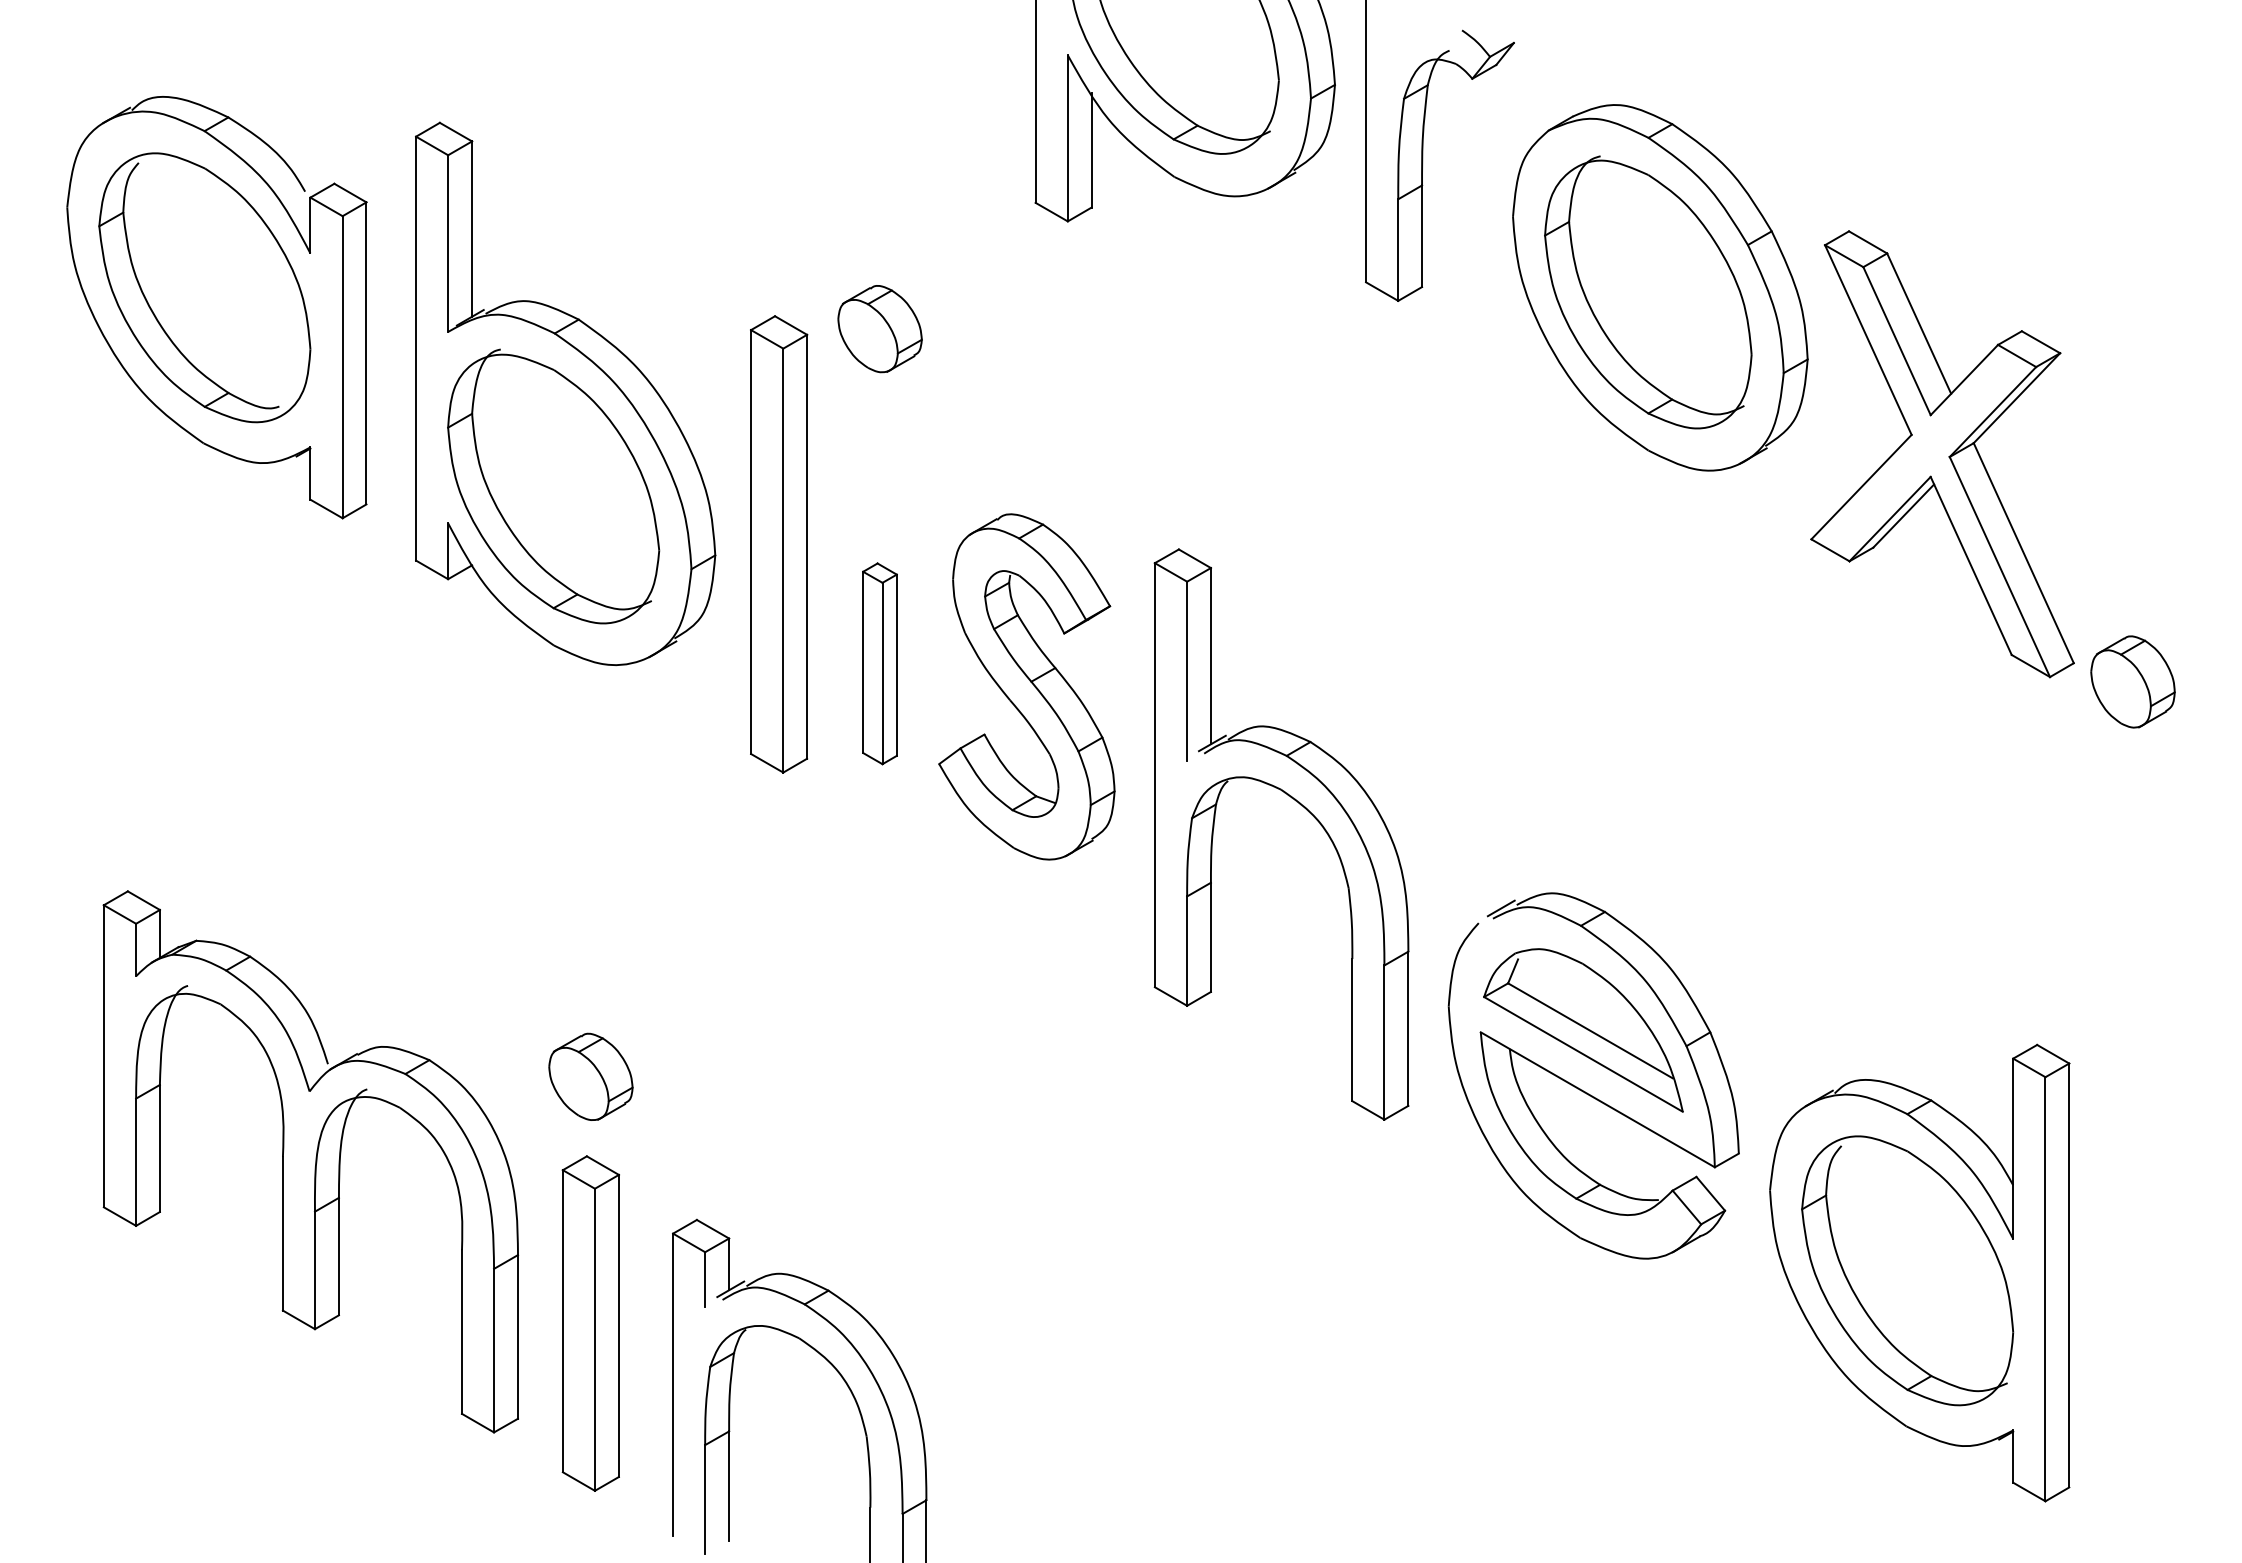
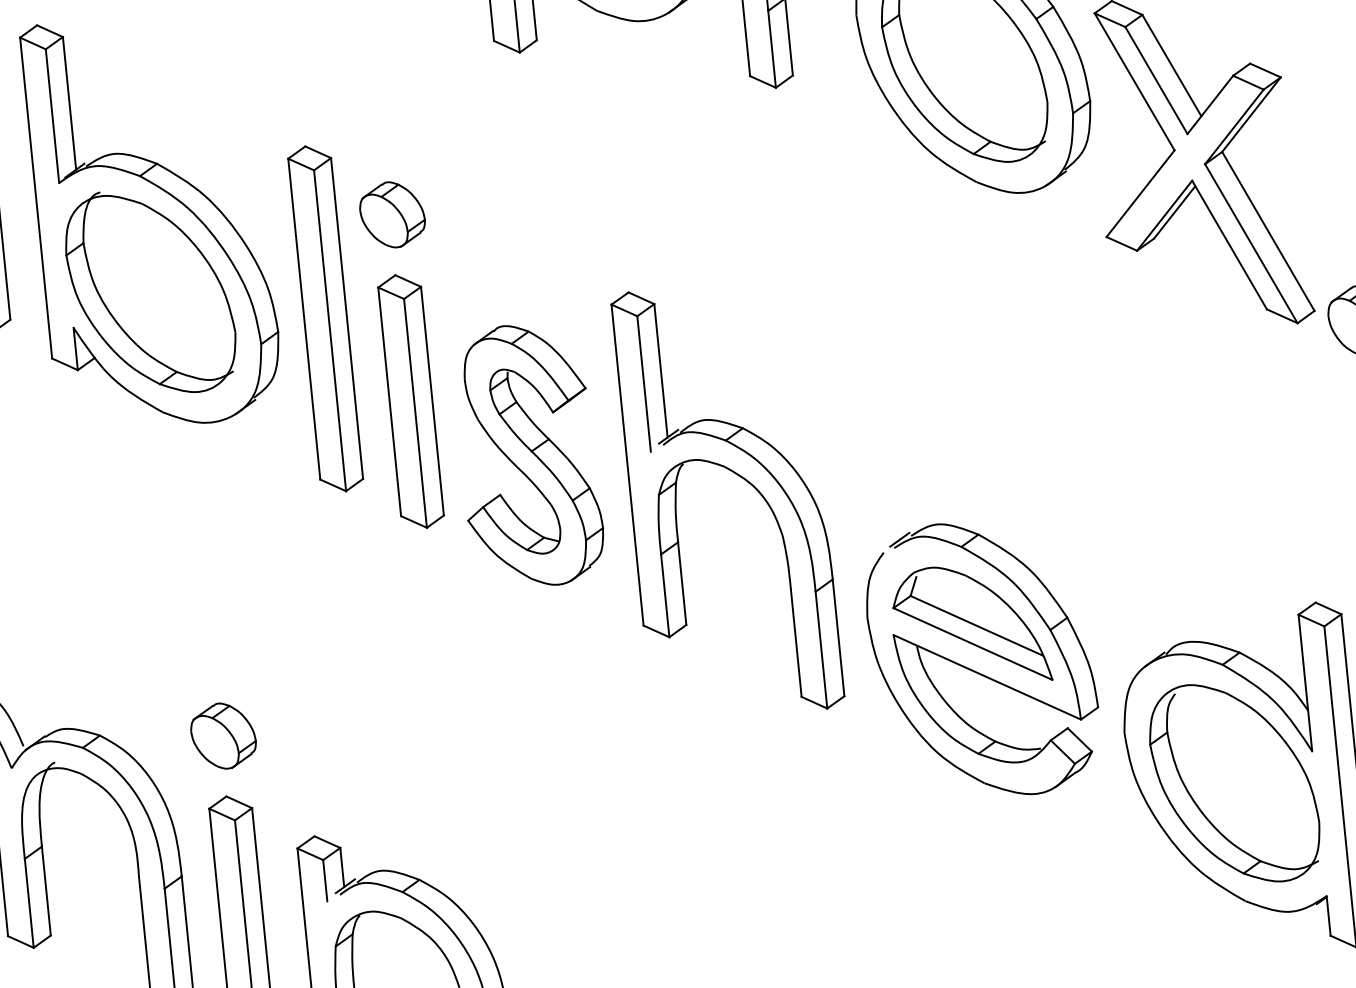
part: (879, 329) -> (392, 215), moved
part: (879, 663) -> (410, 401), size x1.67
part: (1026, 686) -> (528, 455), moved

